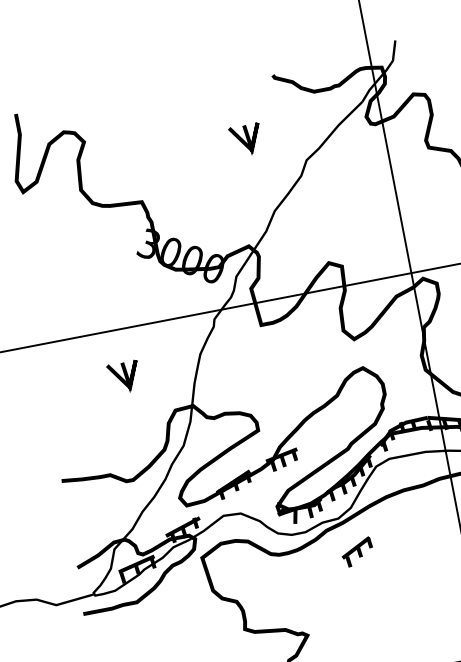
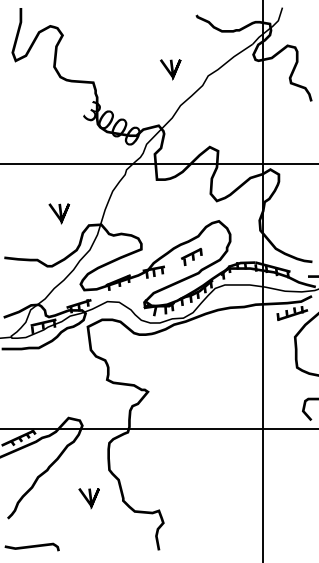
line: (245, 138) -> (170, 68), moved
line: (124, 376) -> (59, 213), moved
part: (356, 551) -> (191, 256), moved

